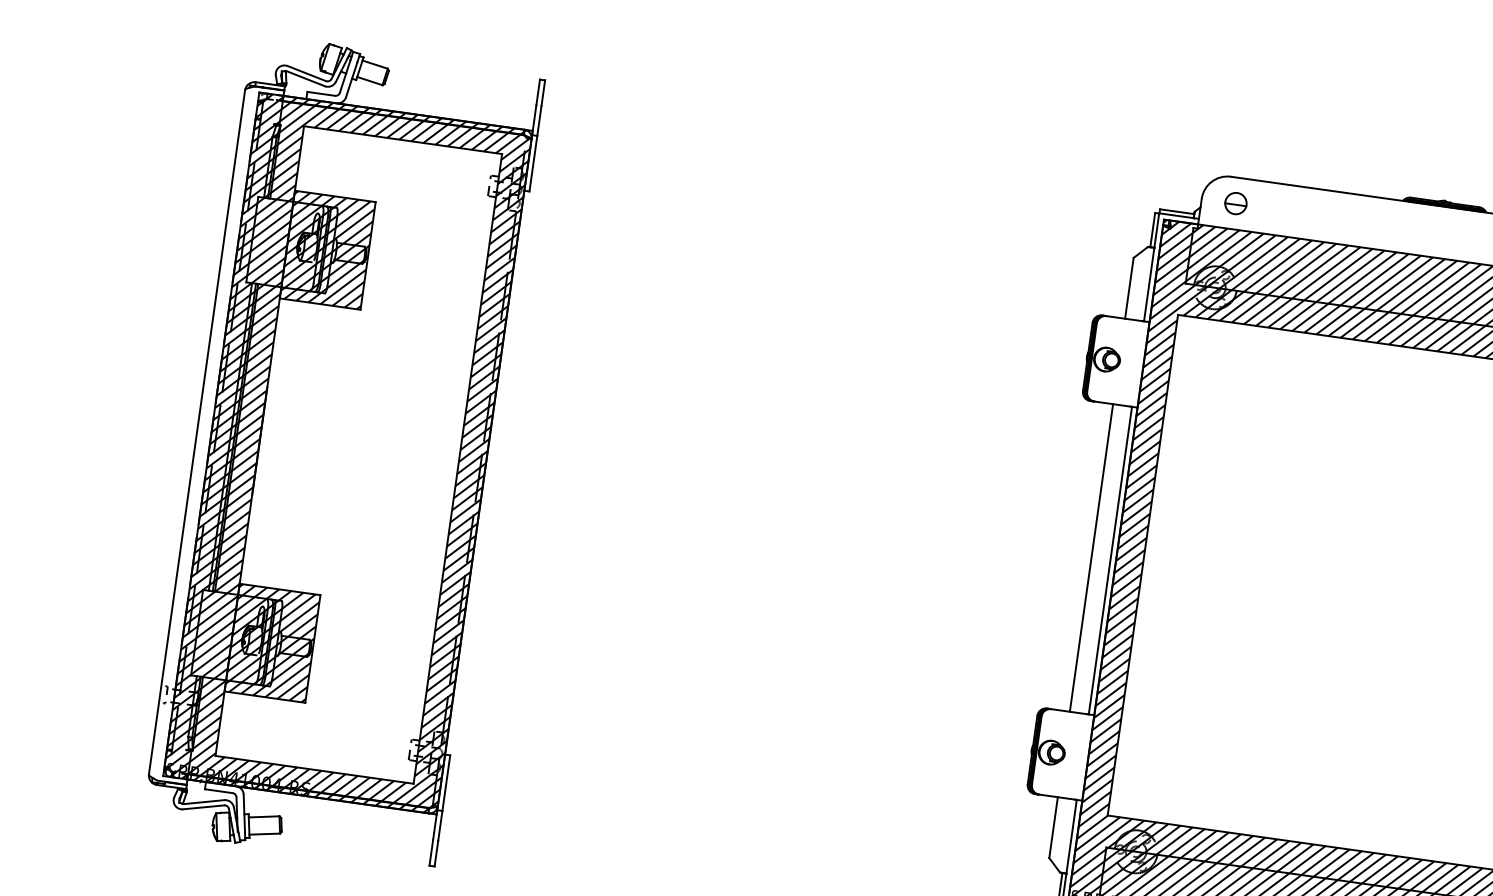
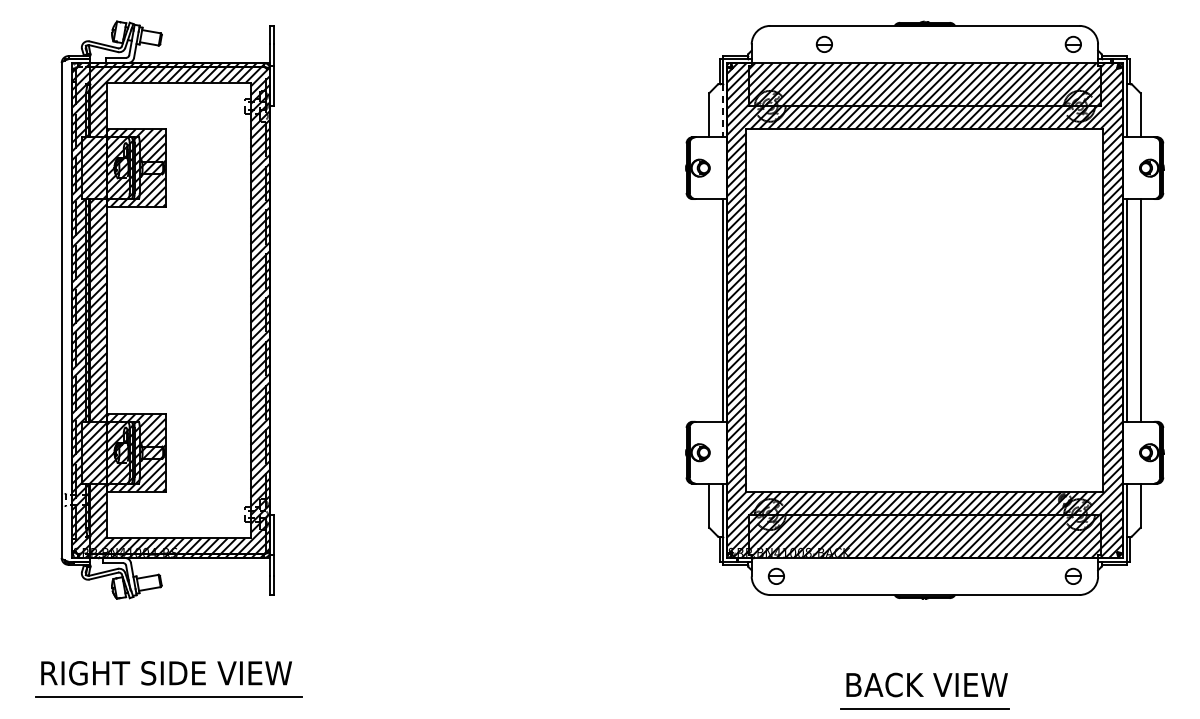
part: (1234, 202) -> (823, 43), moved
line: (1148, 284) -> (722, 110), solid -> dashed
line: (1091, 558) -> (709, 310), removed

